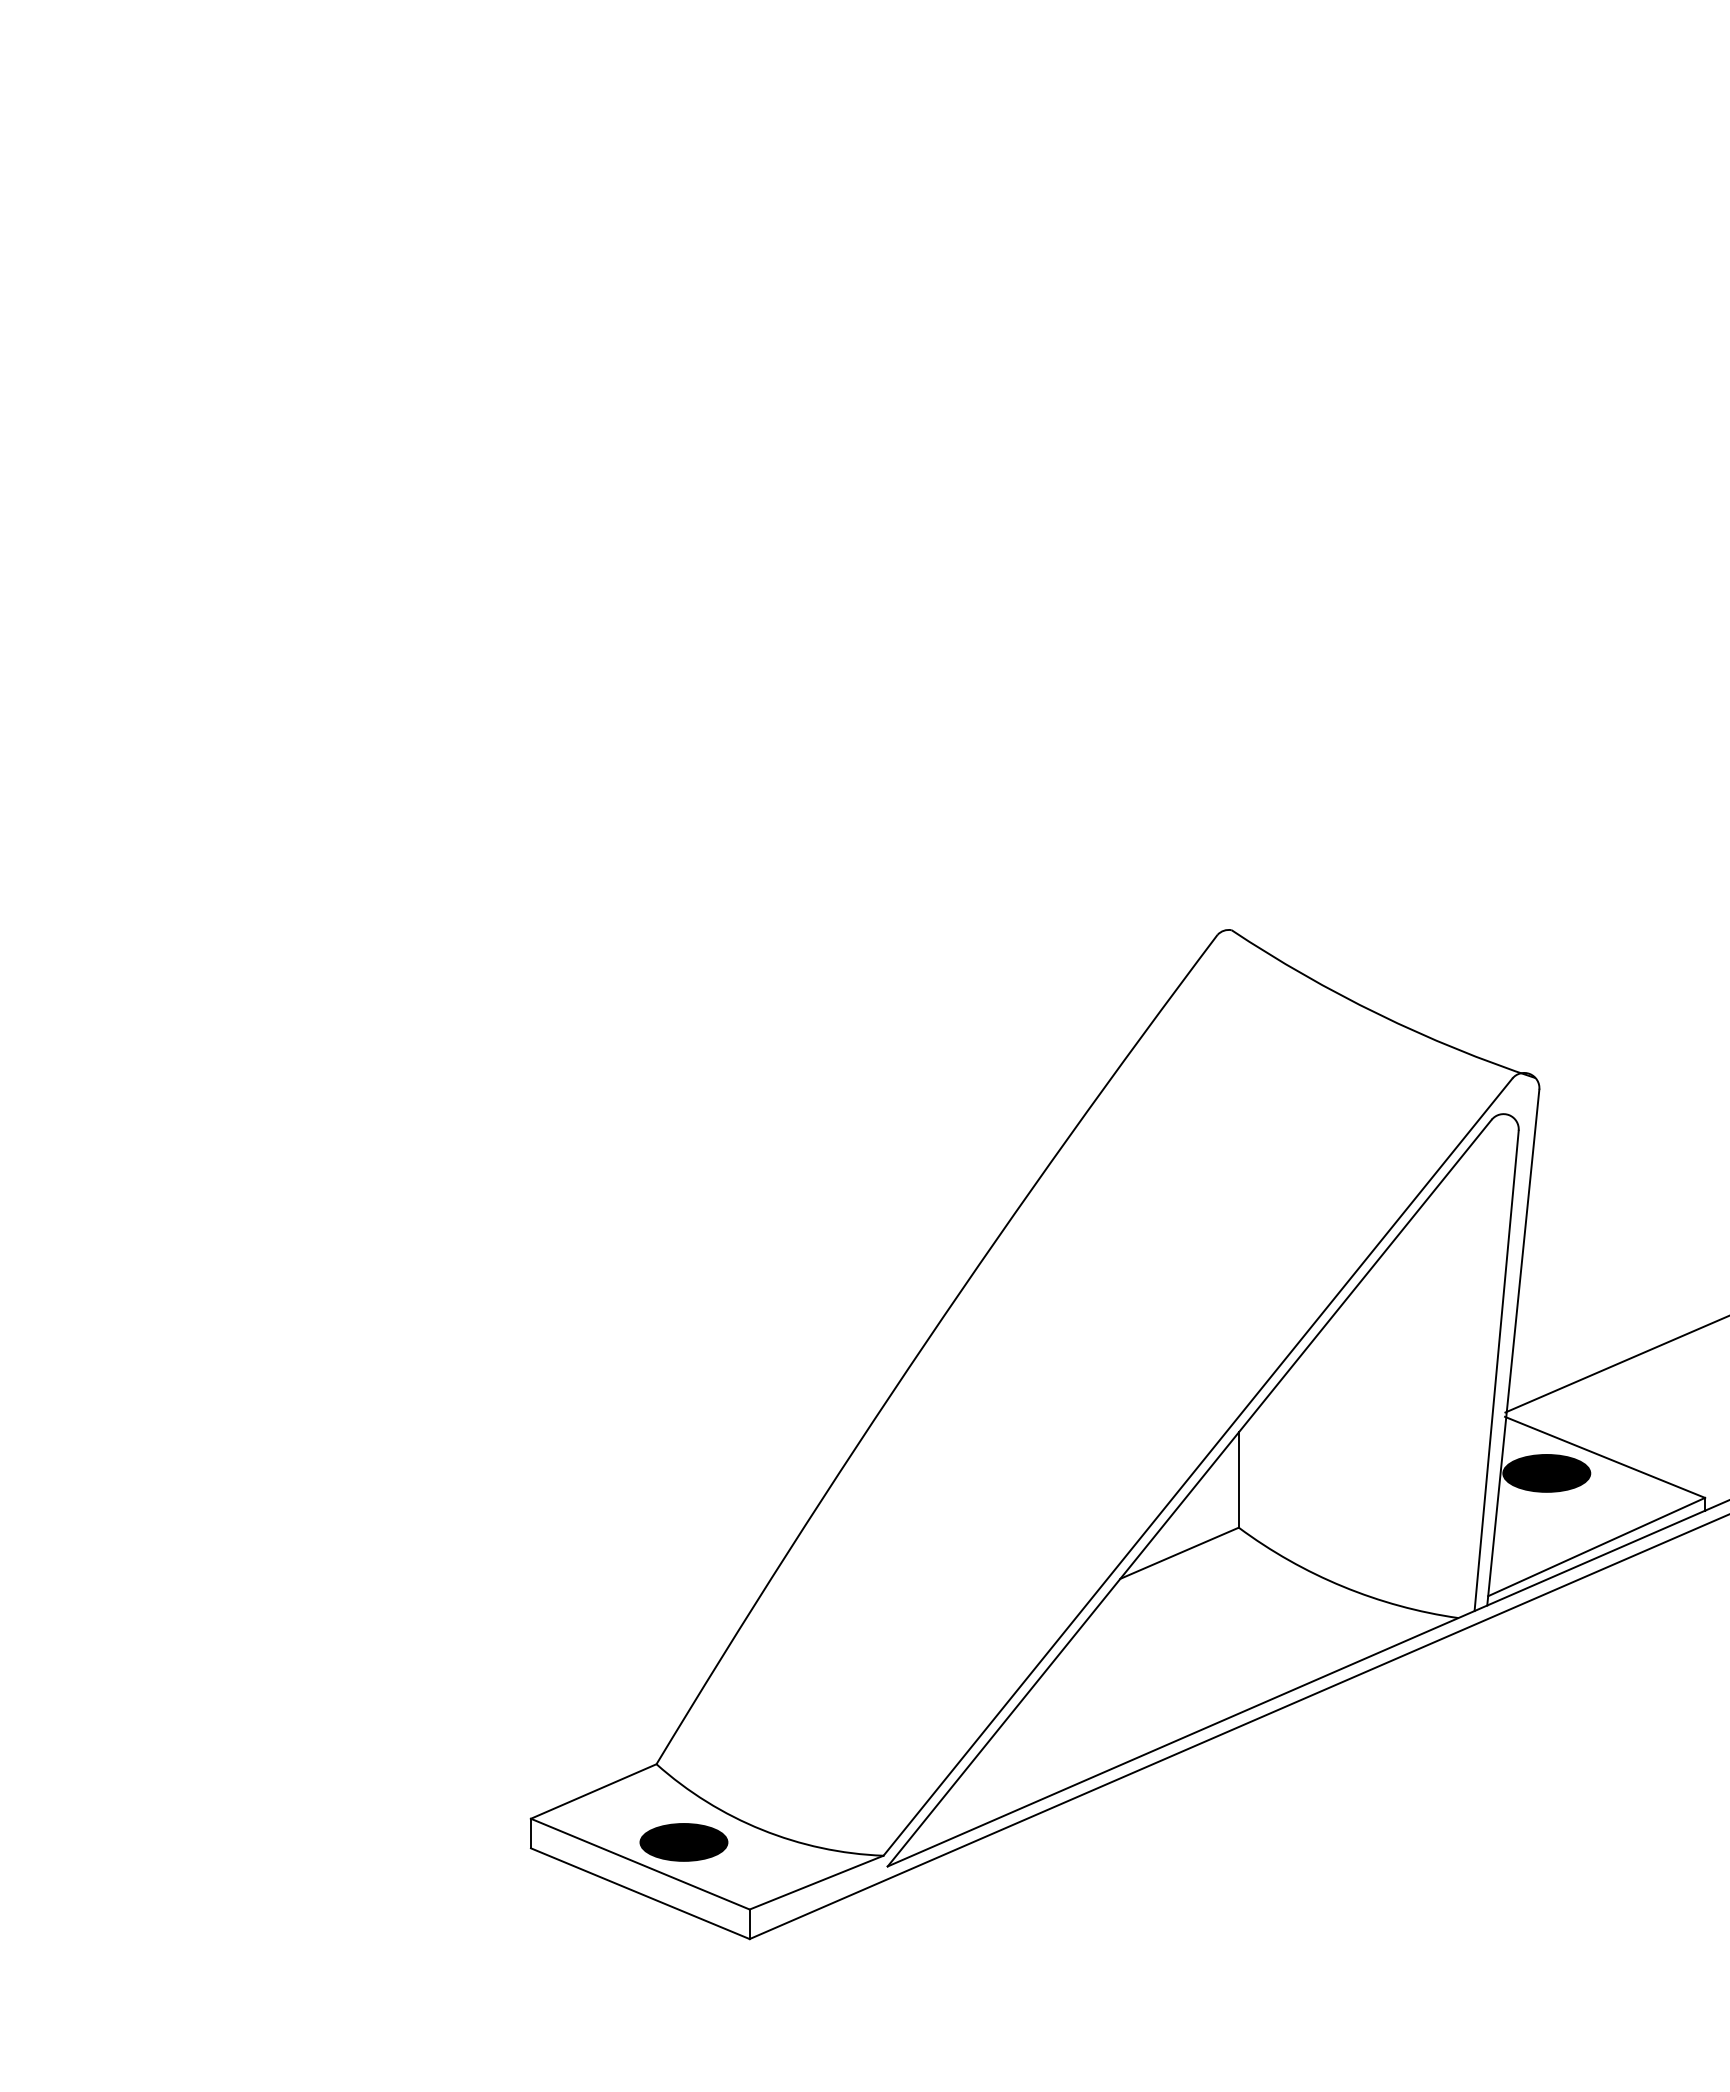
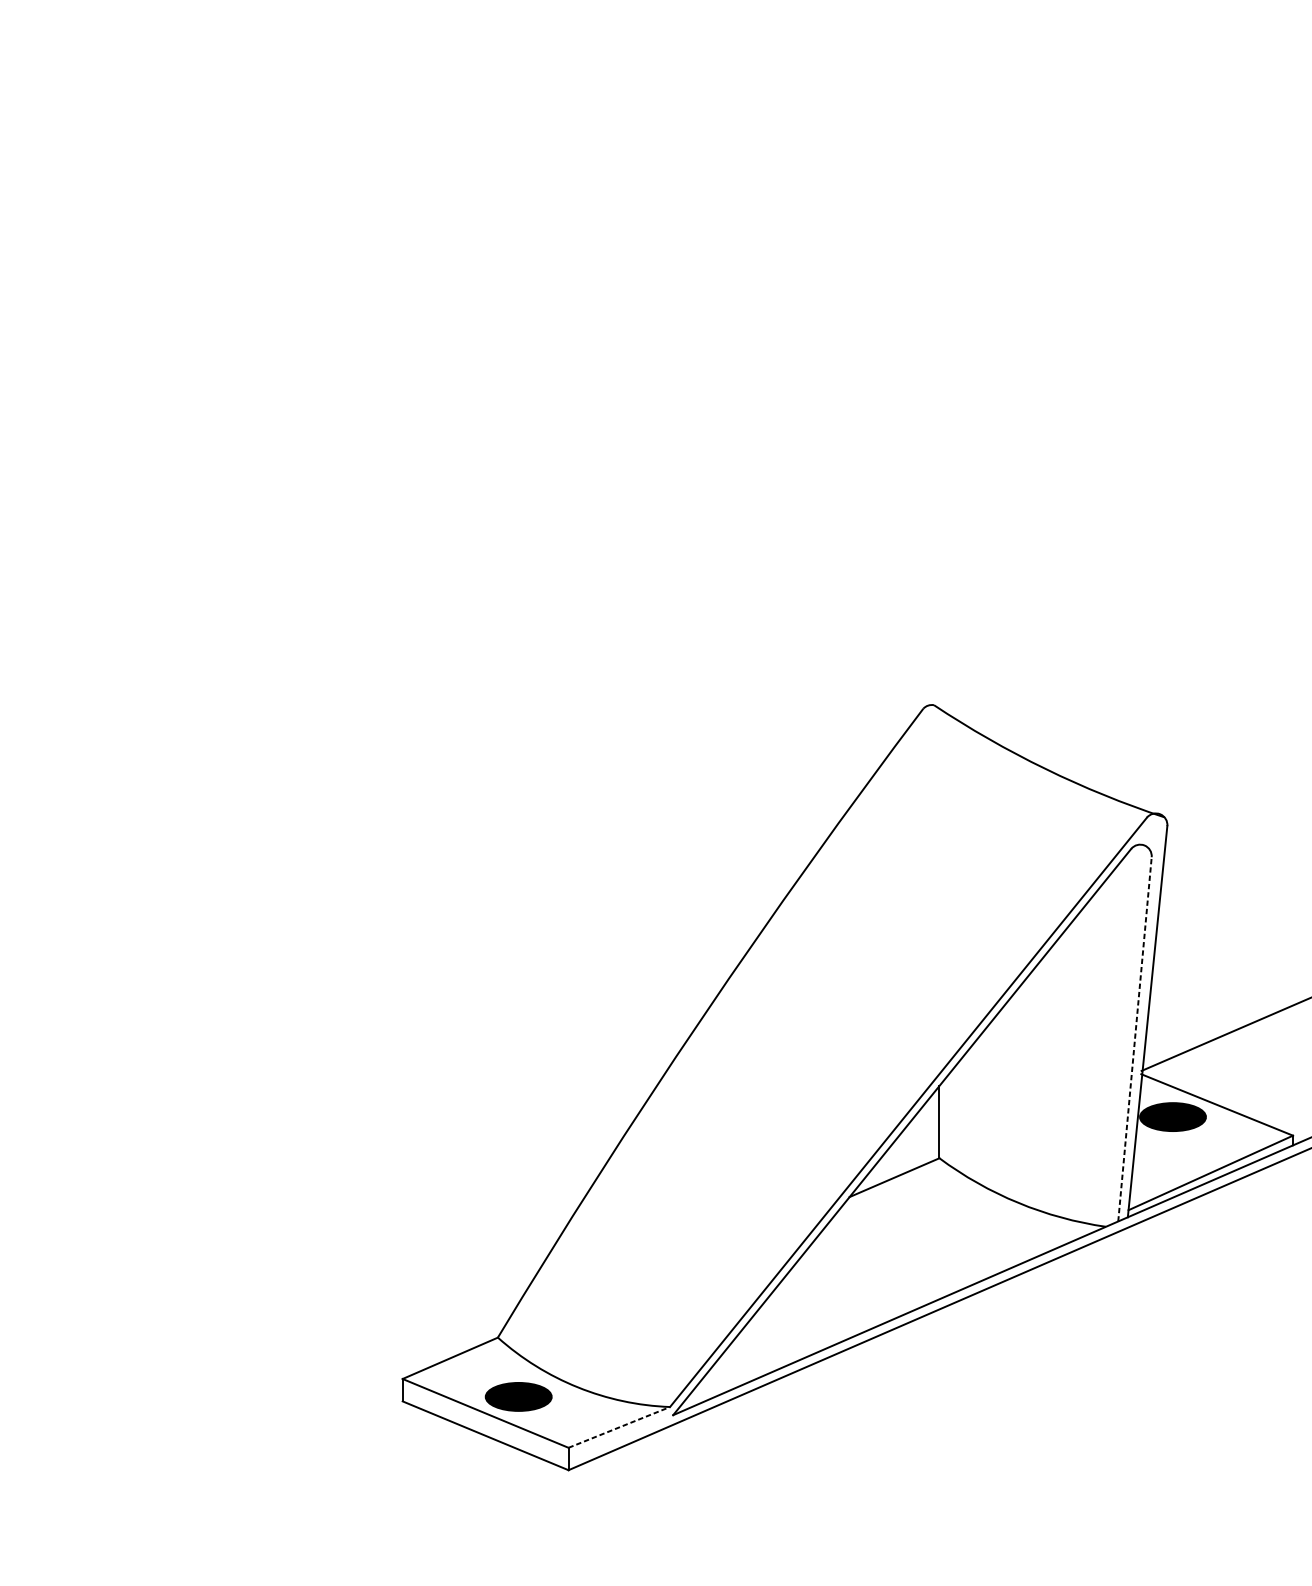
line: (1496, 1370) -> (1134, 1039), solid -> dashed
line: (817, 1882) -> (619, 1427), solid -> dashed

